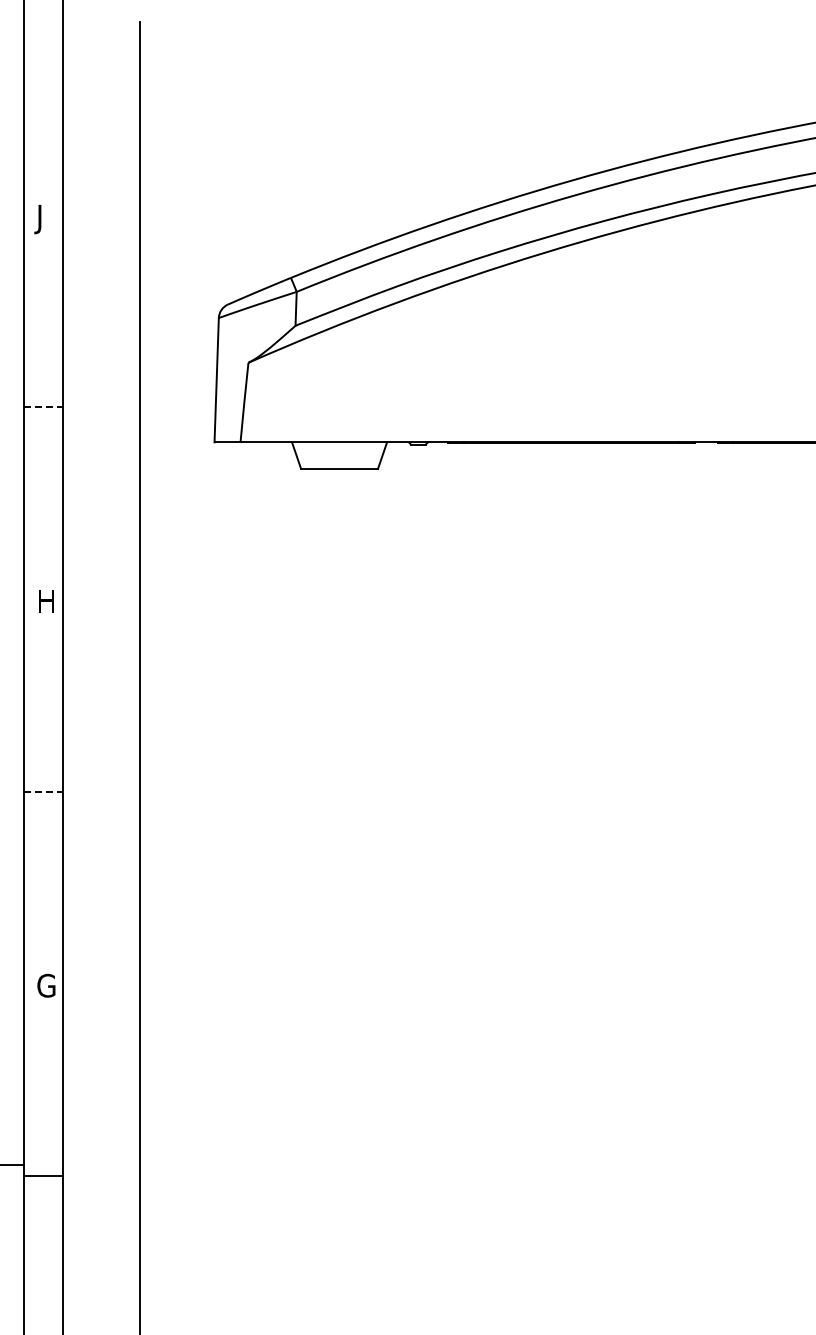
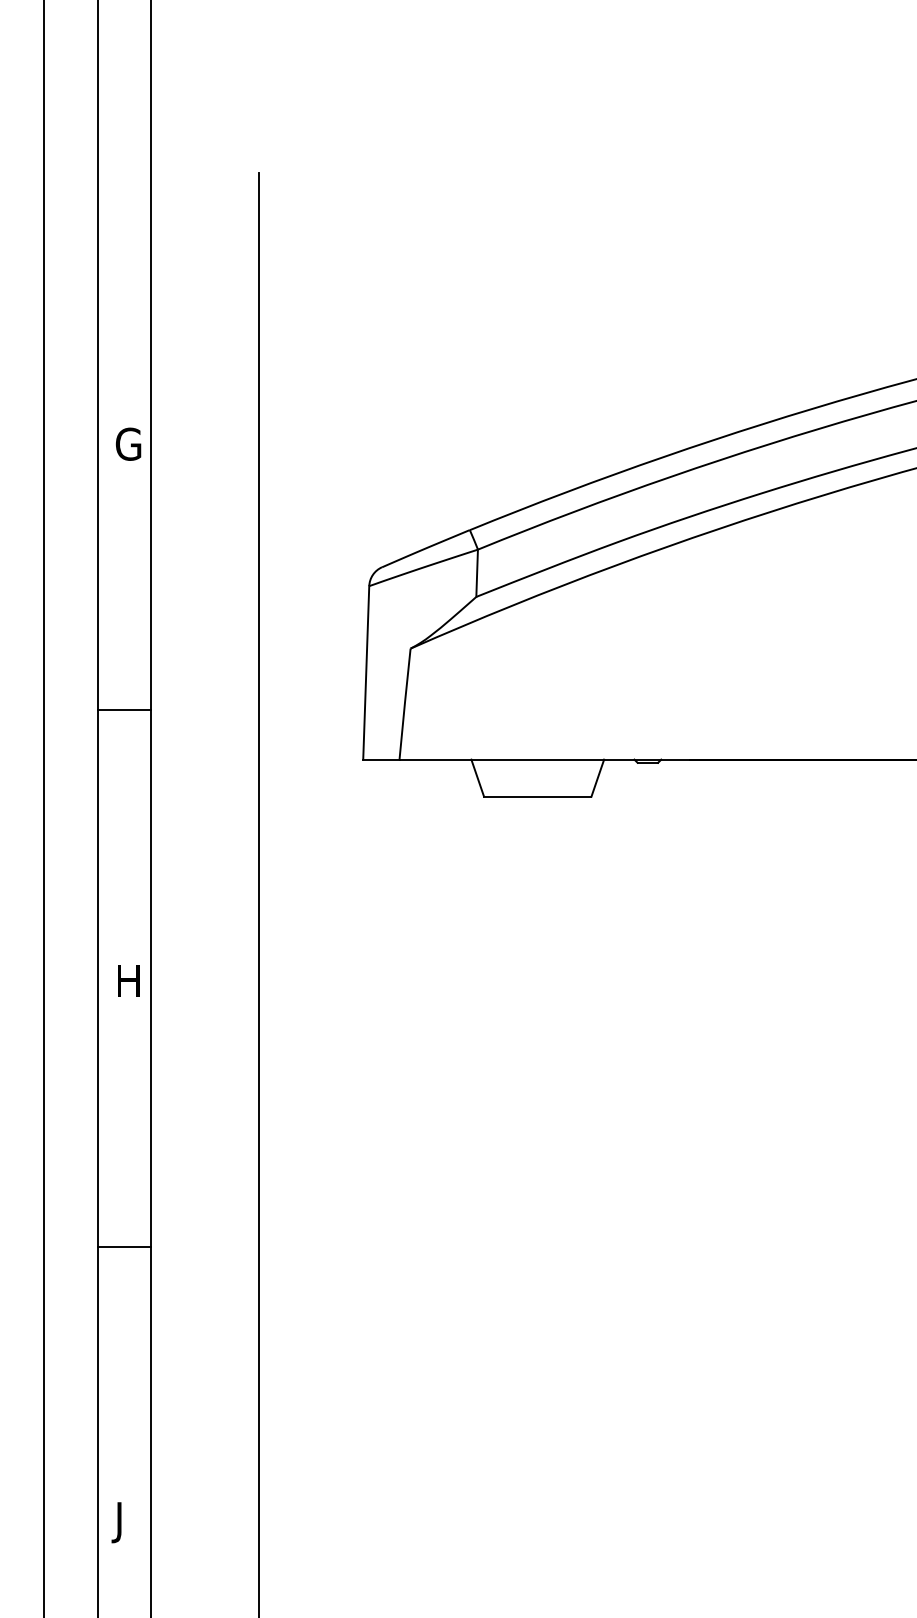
text: (44, 219) -> (125, 448), J -> G
line: (43, 407) -> (124, 711), dashed -> solid
line: (43, 791) -> (124, 1247), dashed -> solid
text: (44, 988) -> (125, 1522), G -> J

